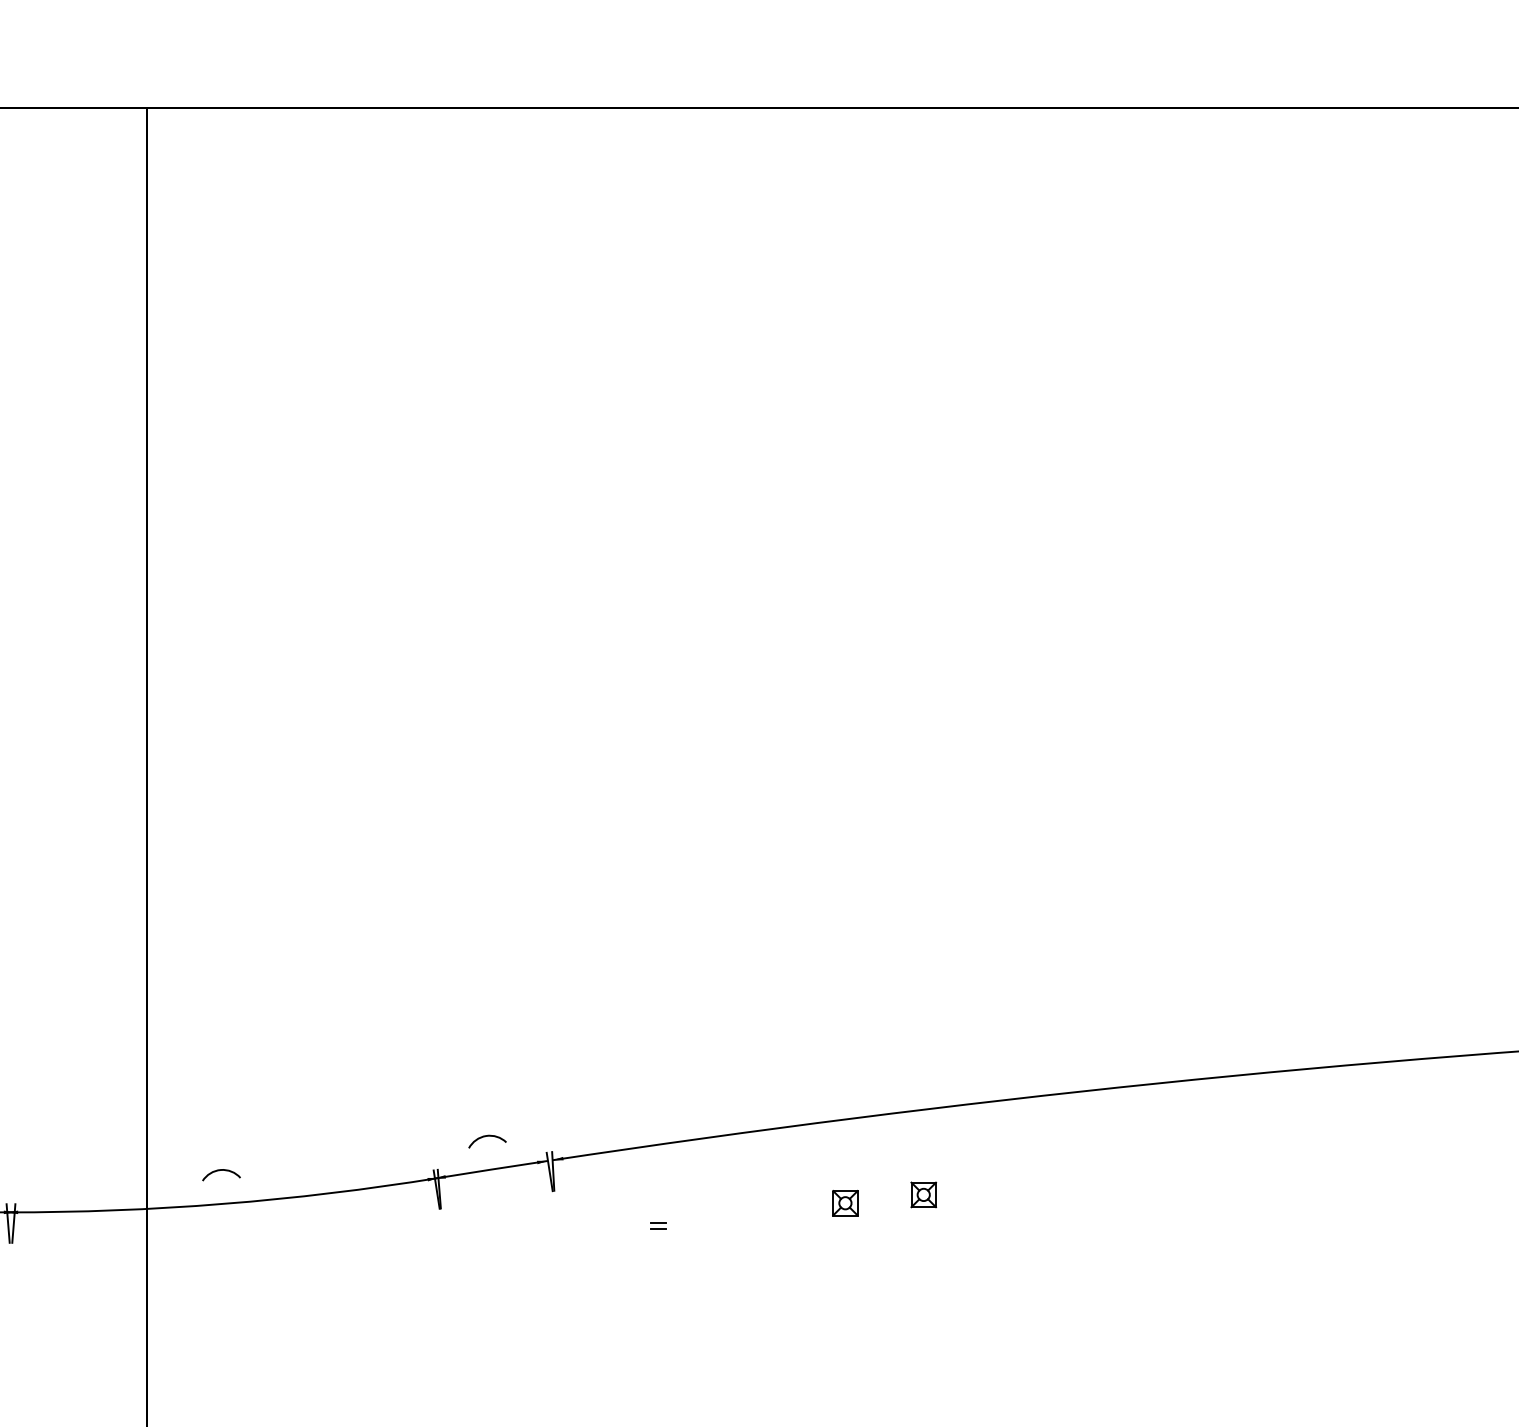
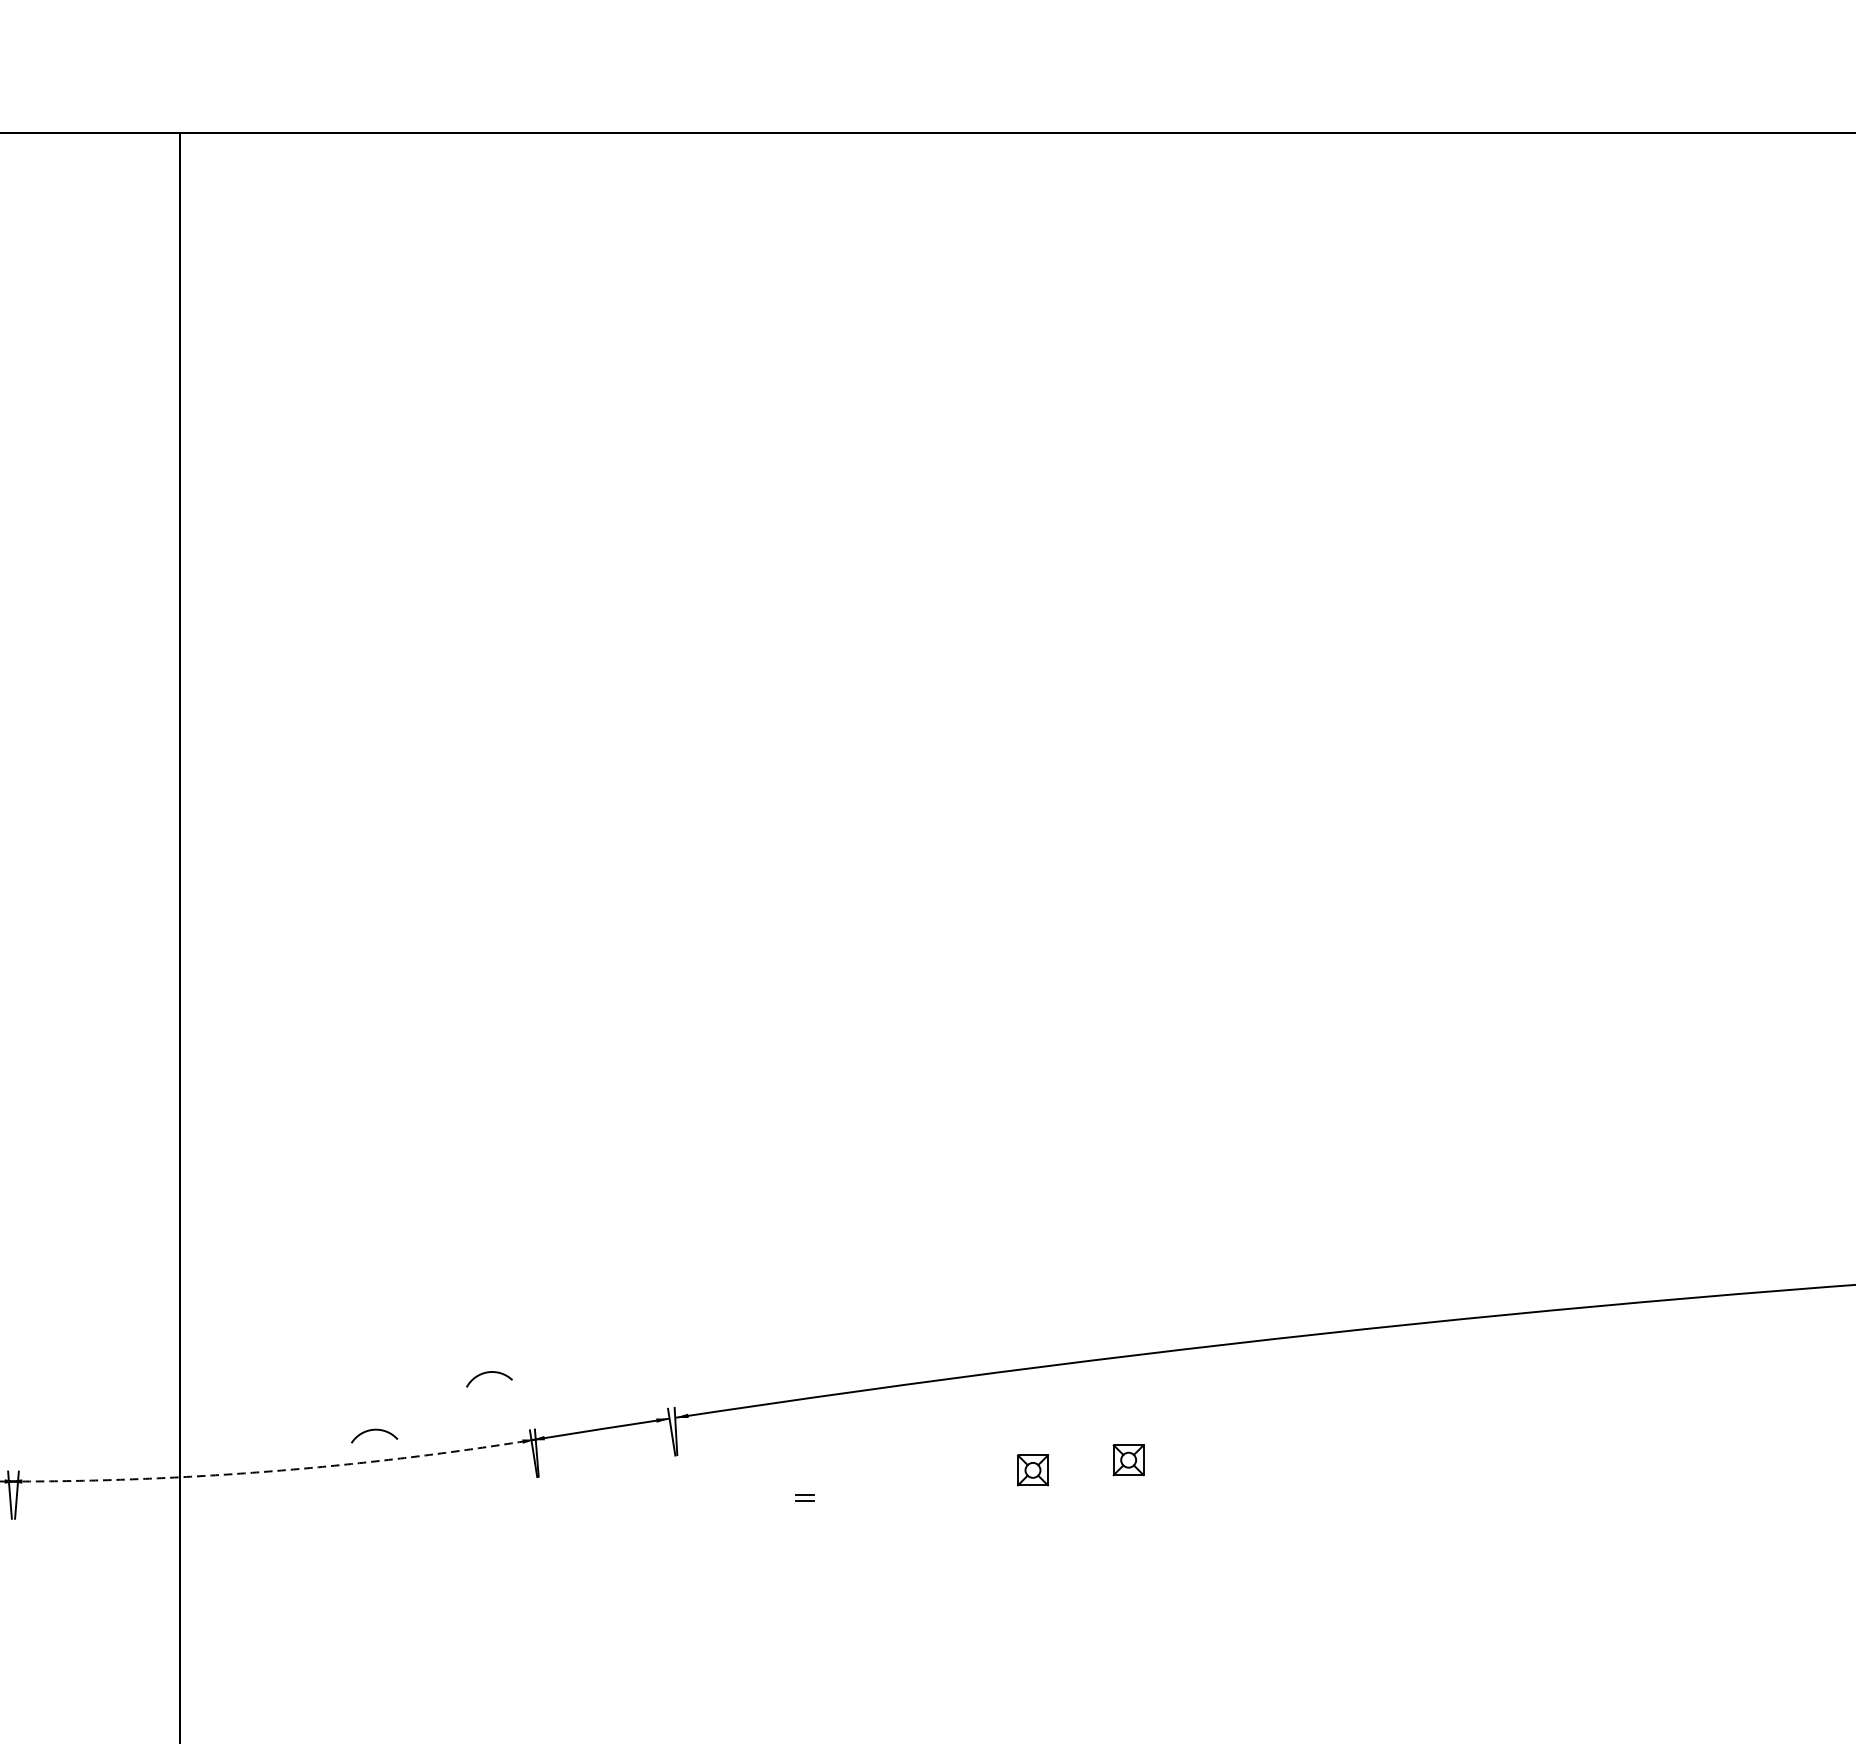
arc: (485, 1137) -> (486, 1374), moved
arc: (219, 1171) -> (372, 1431), moved
arc: (223, 1203) -> (273, 1470), solid -> dashed

